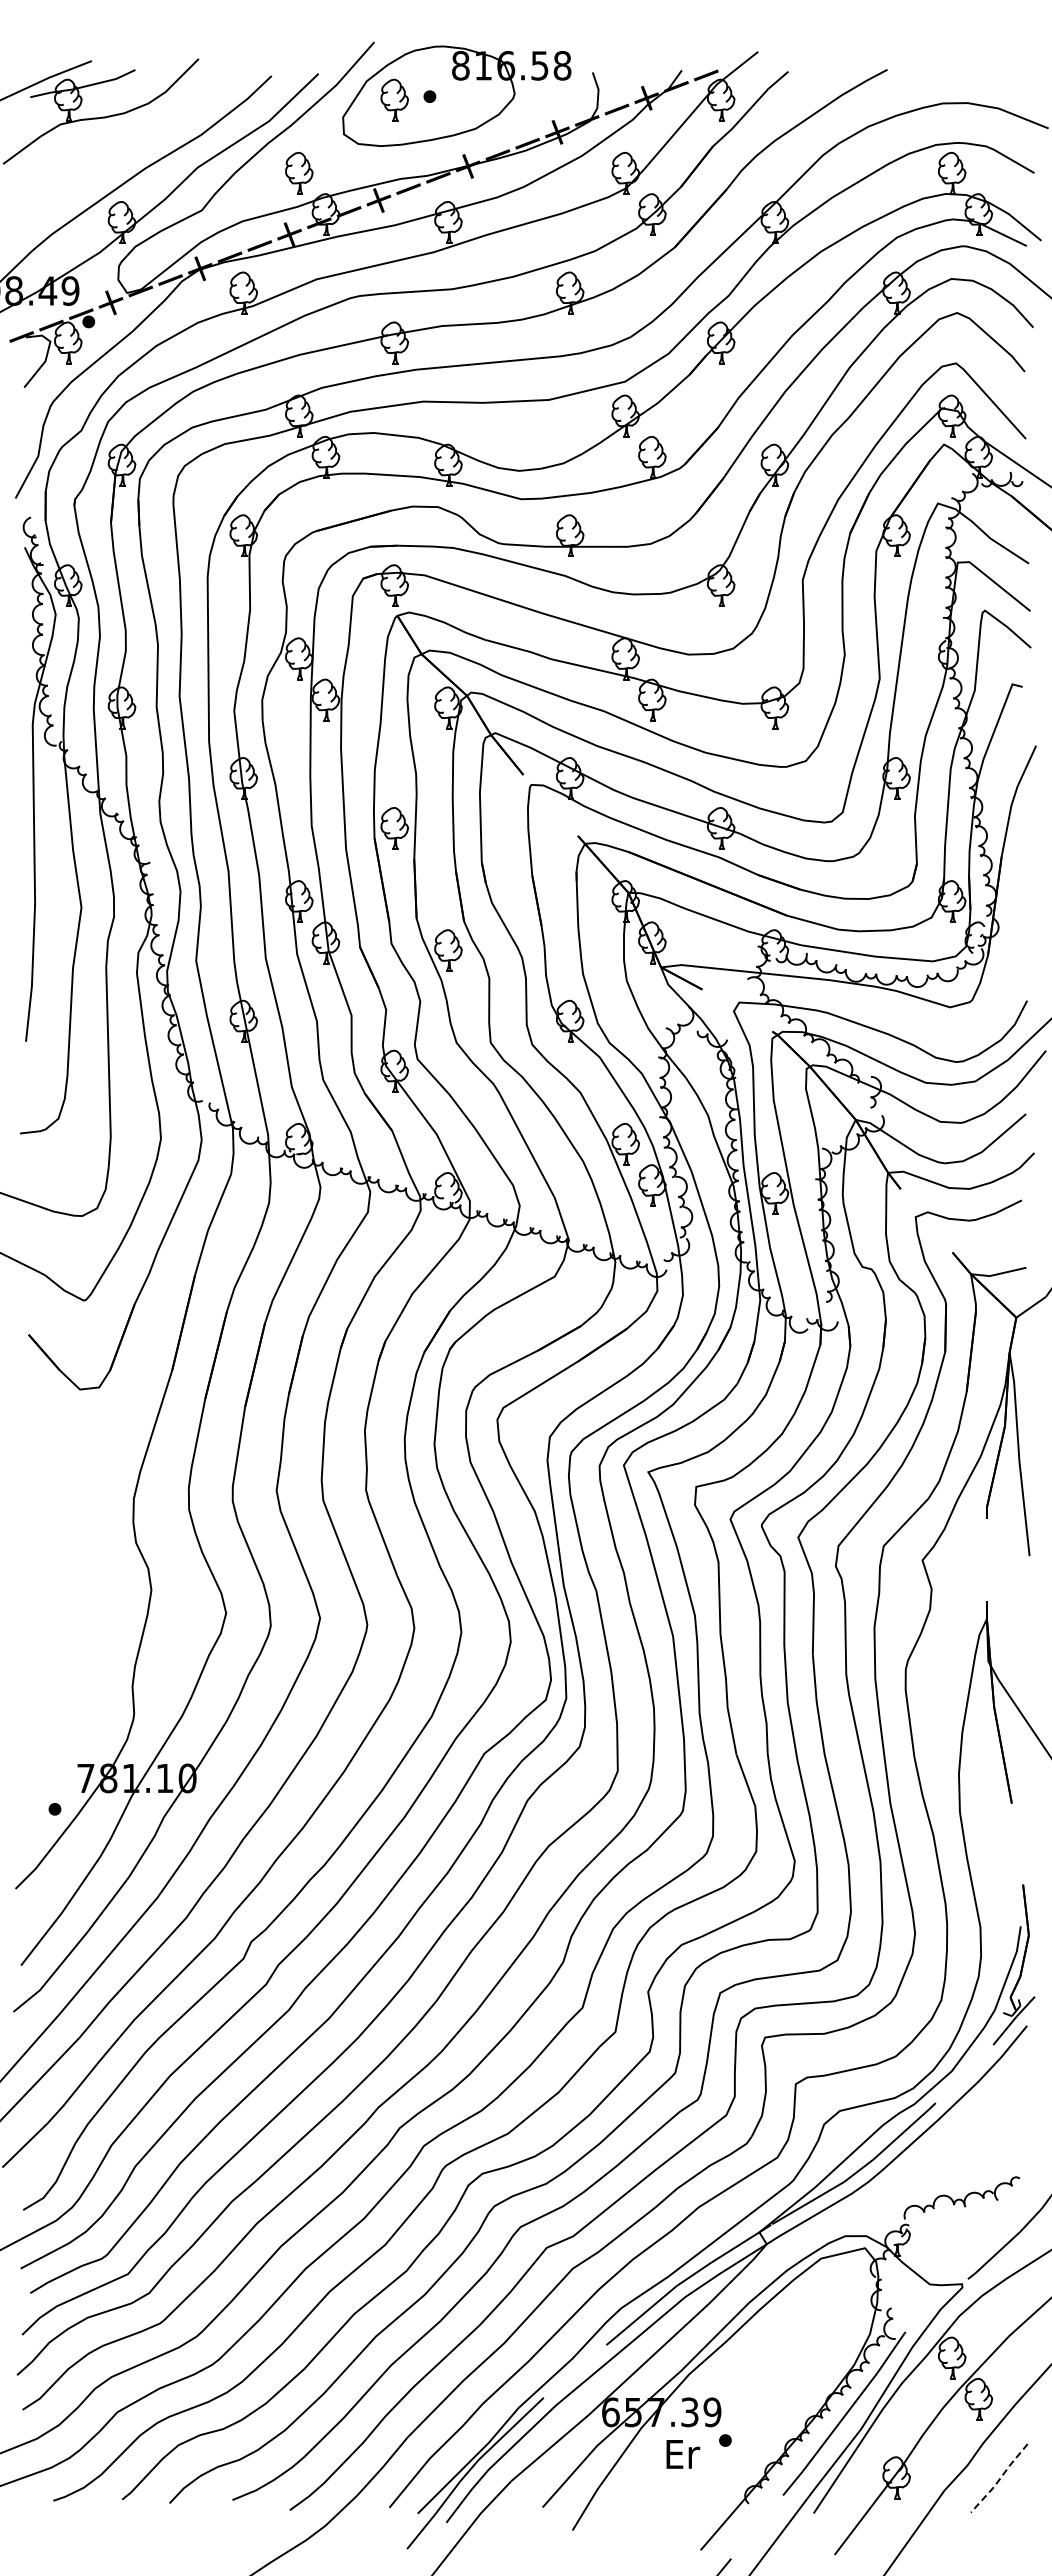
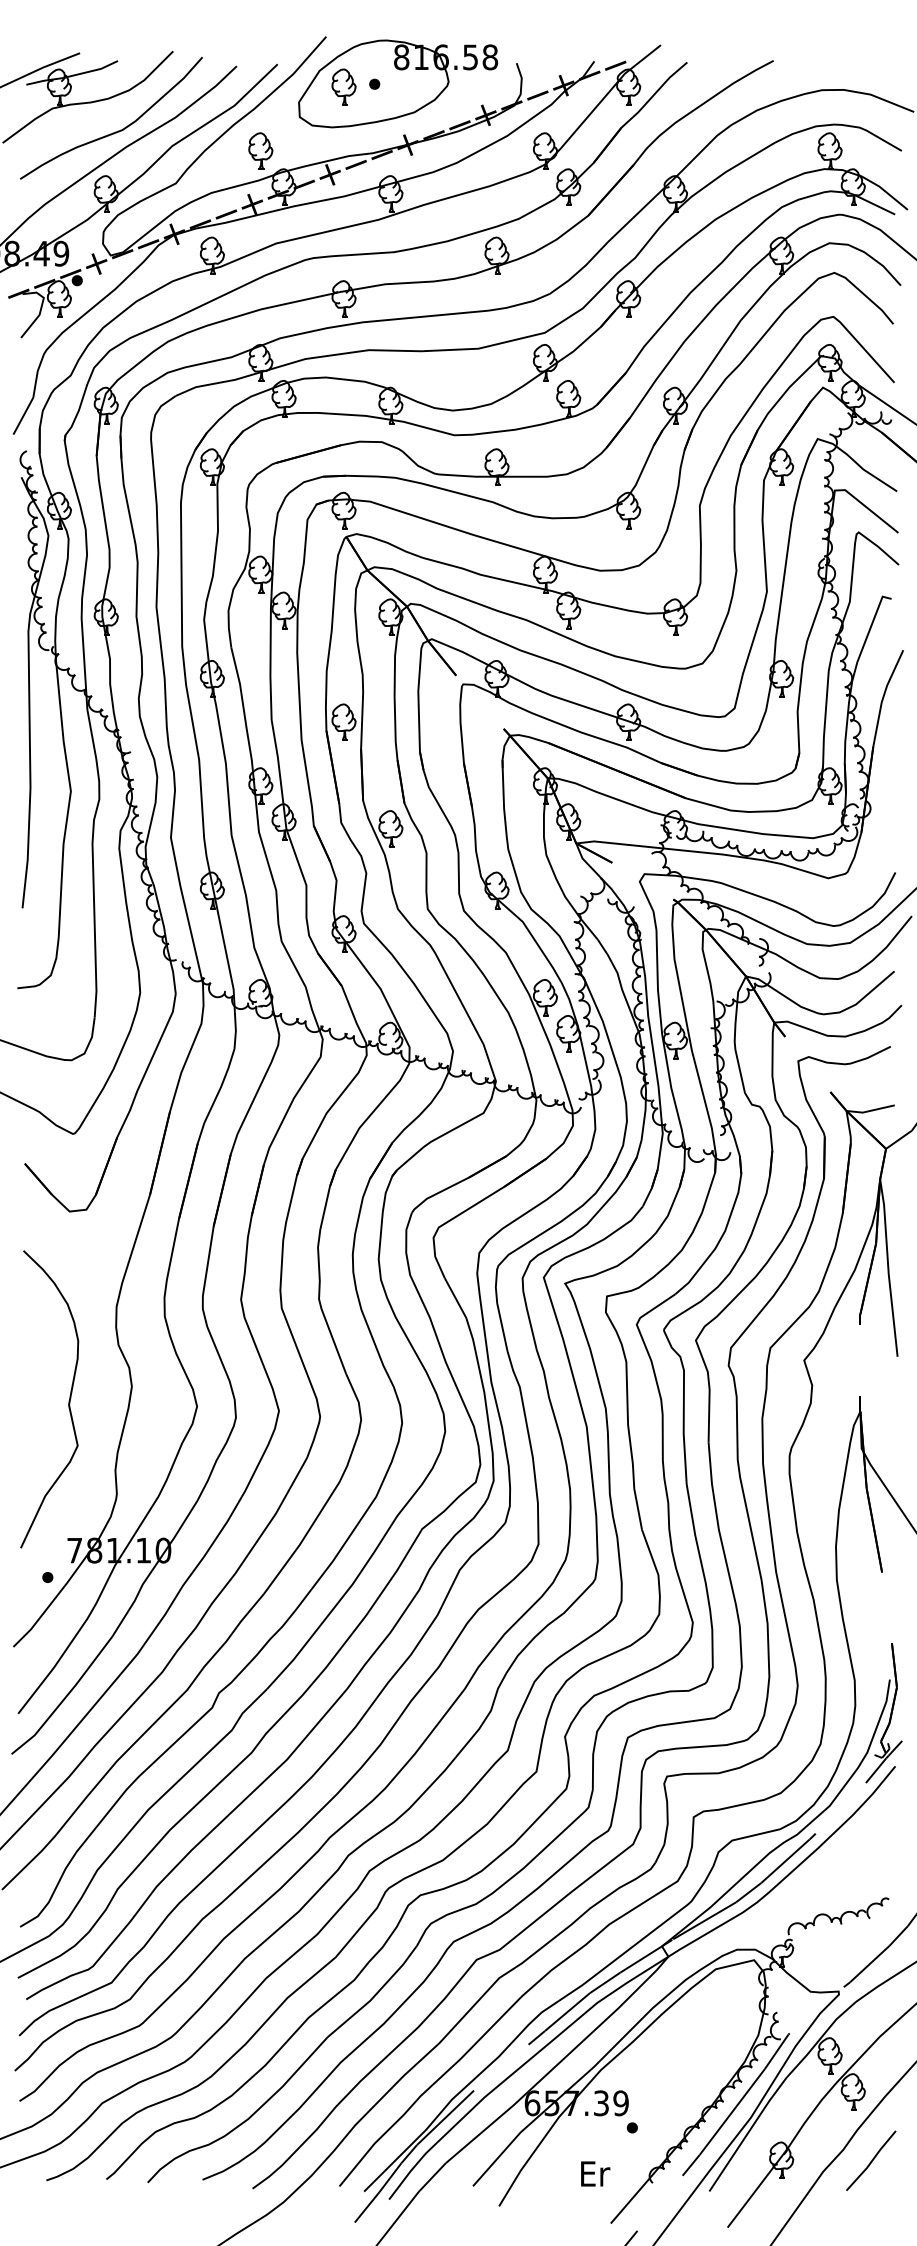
curve: (133, 150) -> (116, 131), added
curve: (78, 1608) -> (68, 1402), added
text: (683, 2454) -> (595, 2174), moved
line: (999, 2479) -> (871, 2161), dashed -> solid

